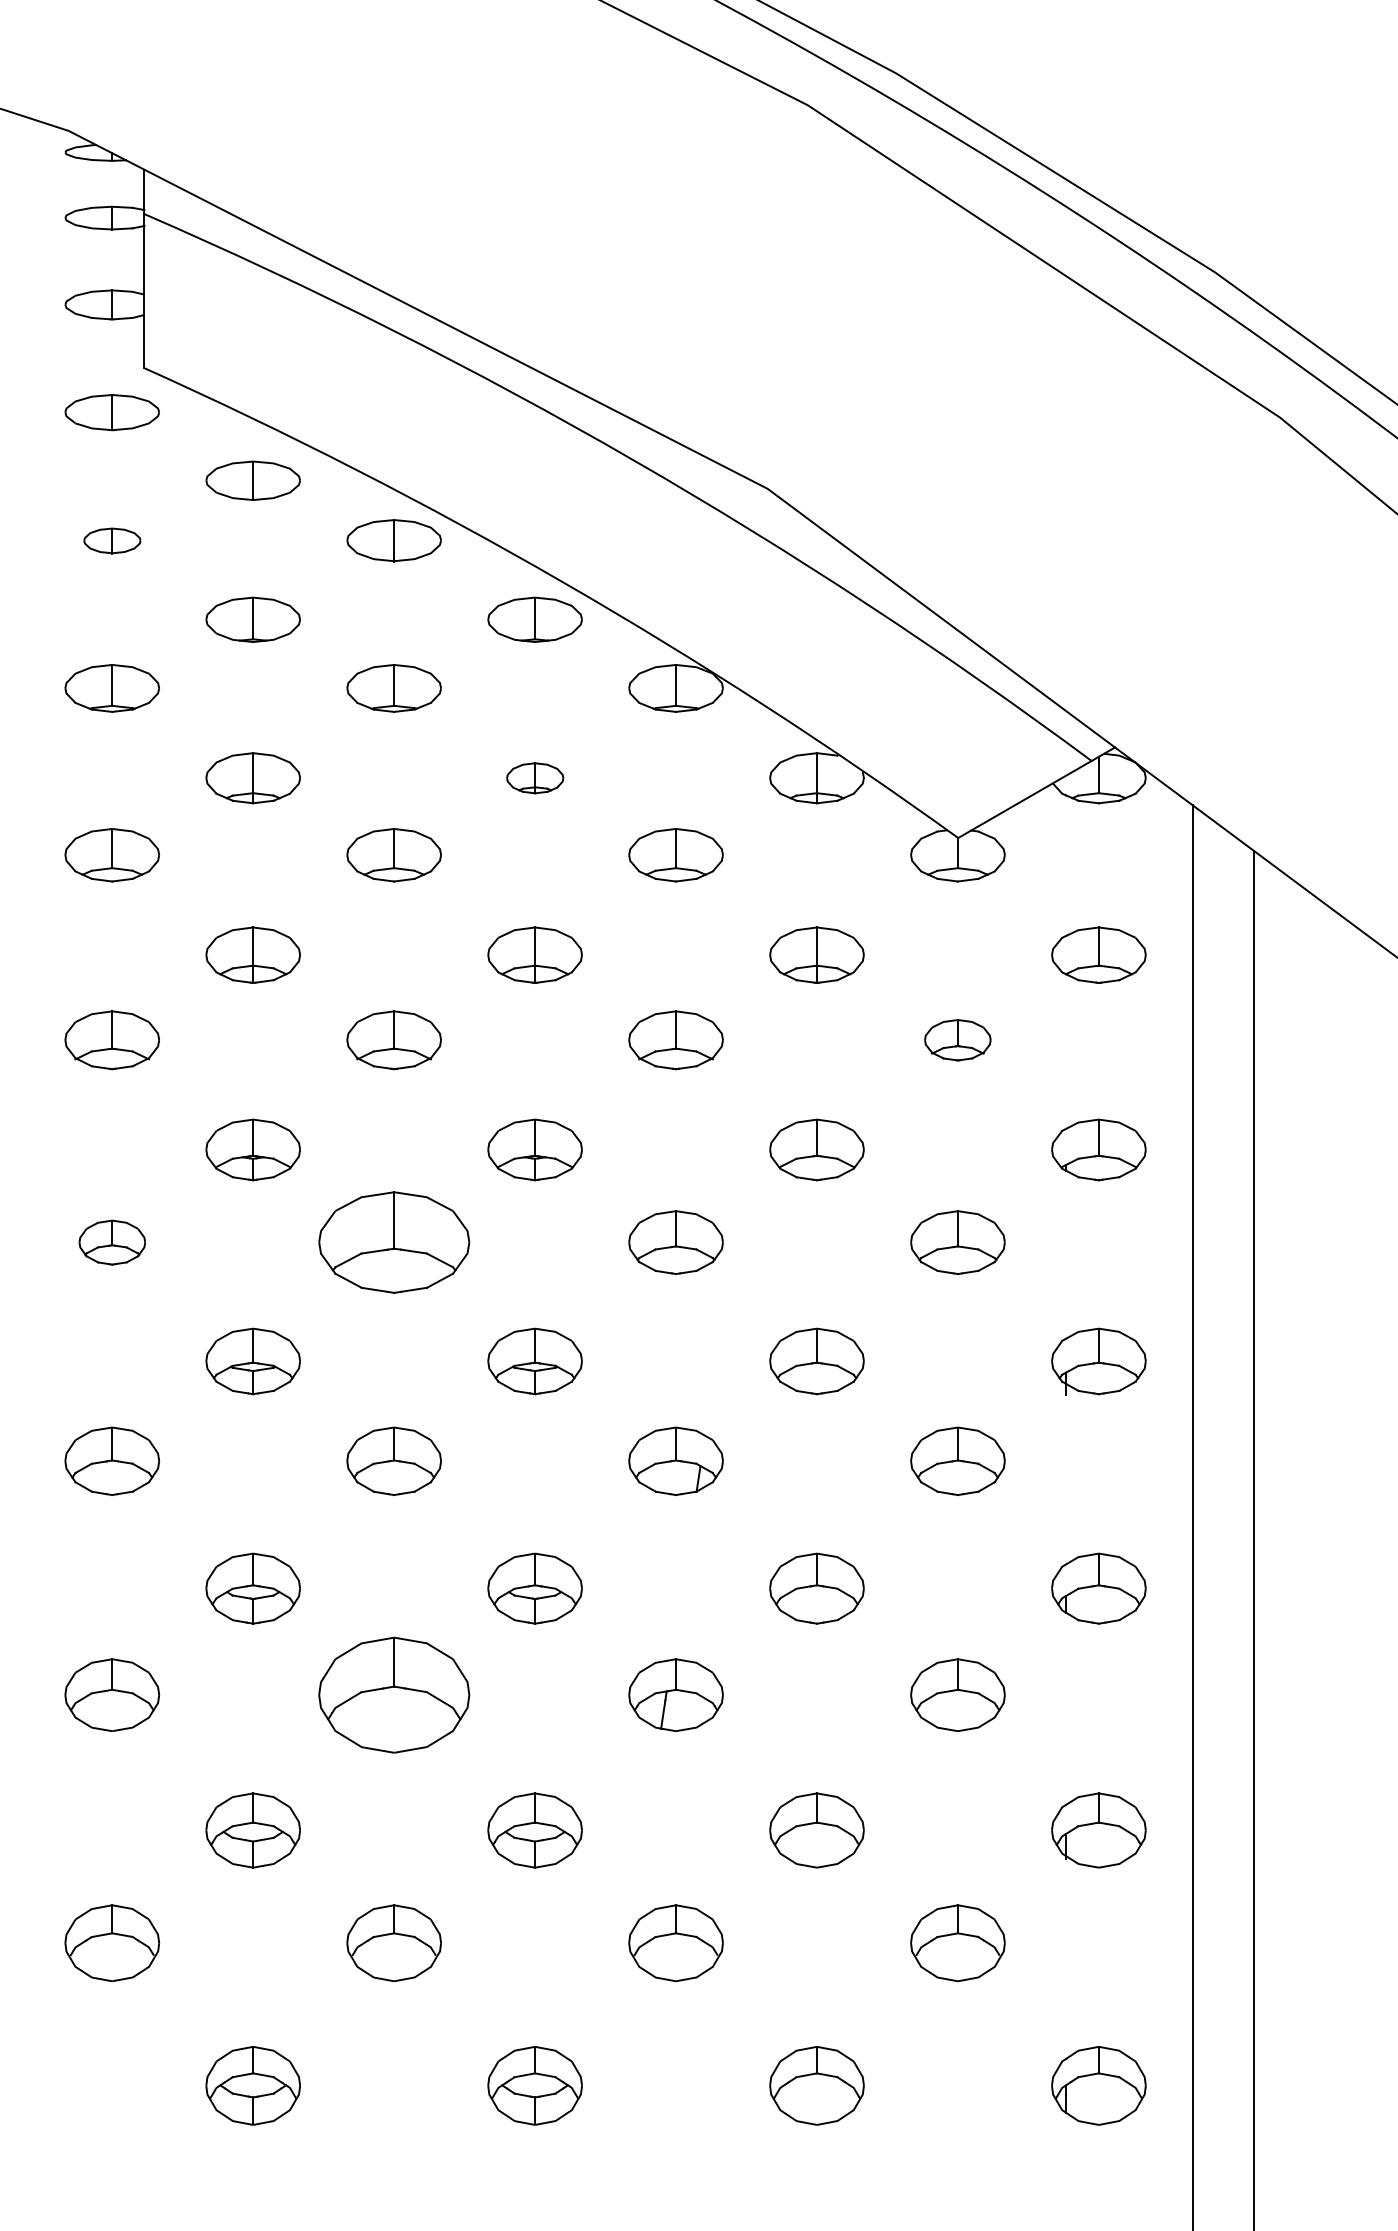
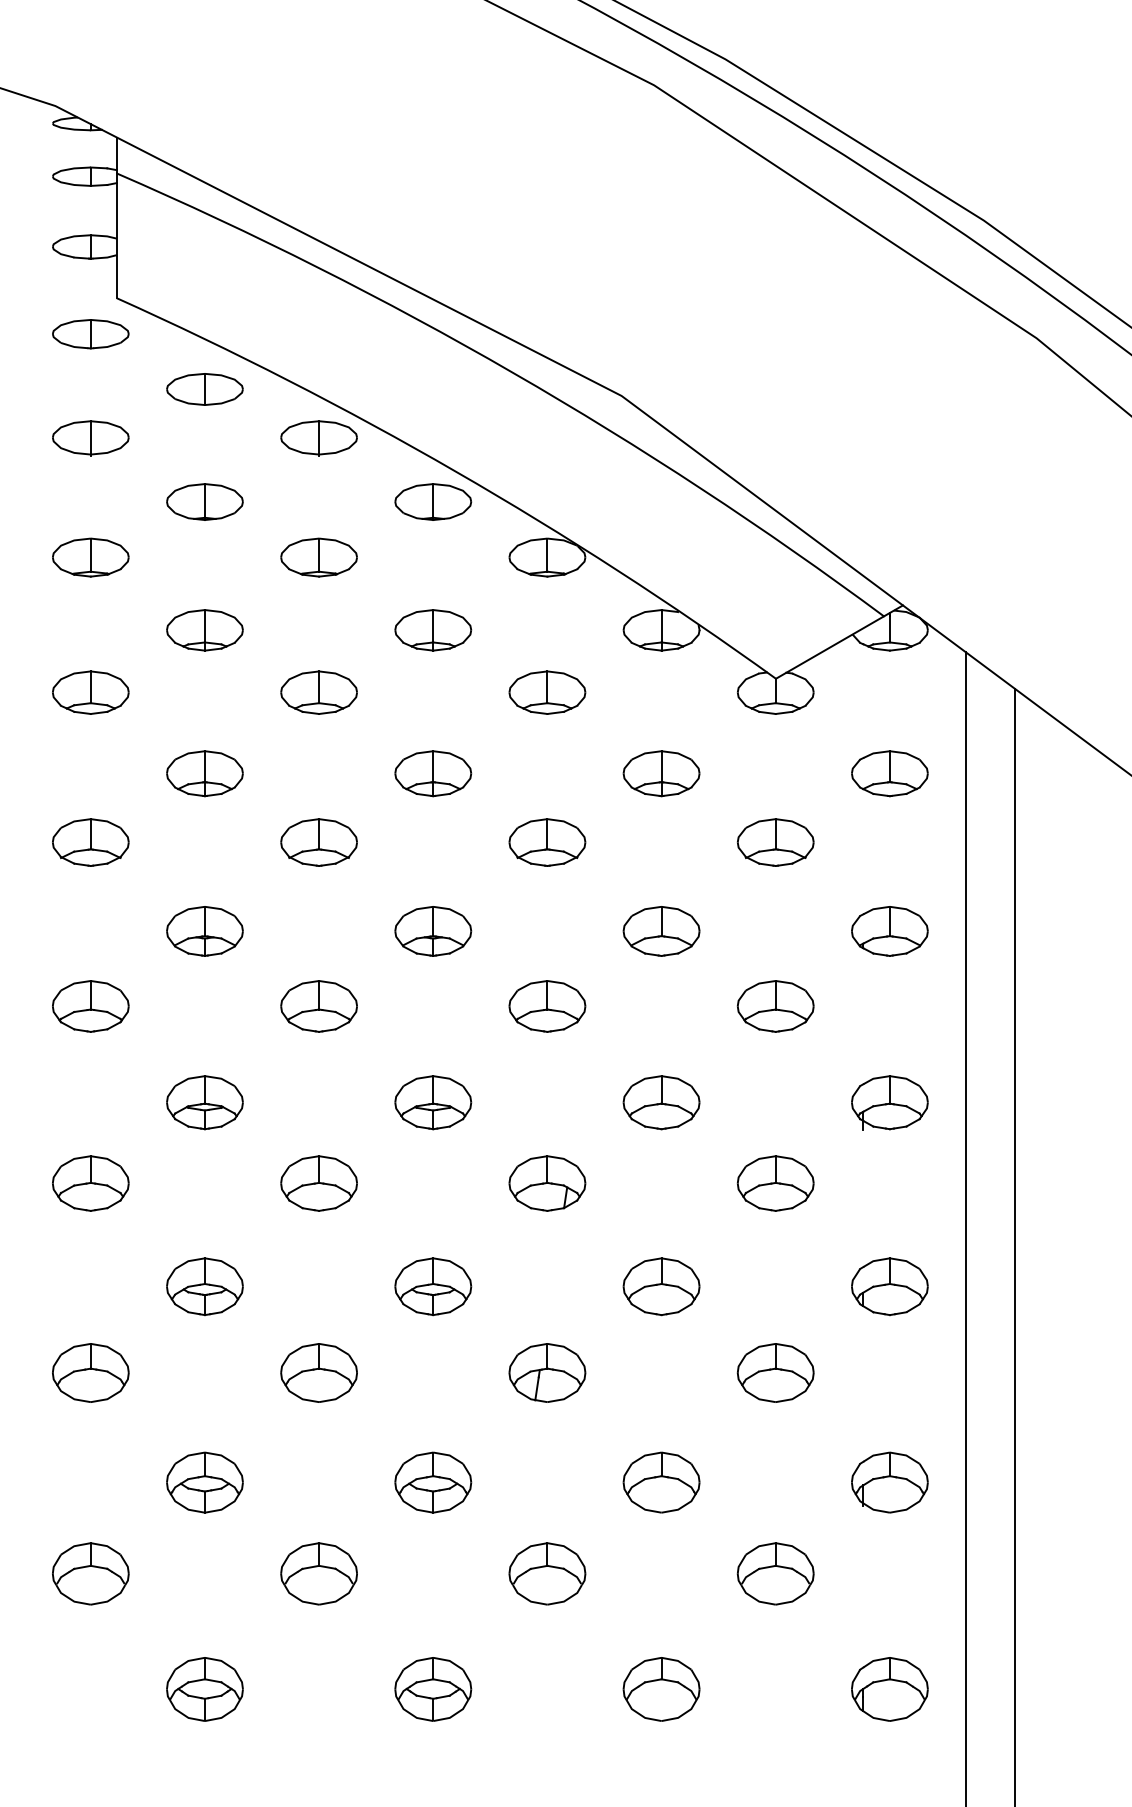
part: (111, 541) -> (90, 438), size x1.67
part: (535, 778) -> (433, 630), size x1.67
part: (957, 1040) -> (775, 842), size x1.43
part: (111, 1242) -> (90, 1006), size x1.43
part: (393, 1242) -> (318, 1006), size x0.62
part: (393, 1694) -> (318, 1372), size x0.62

